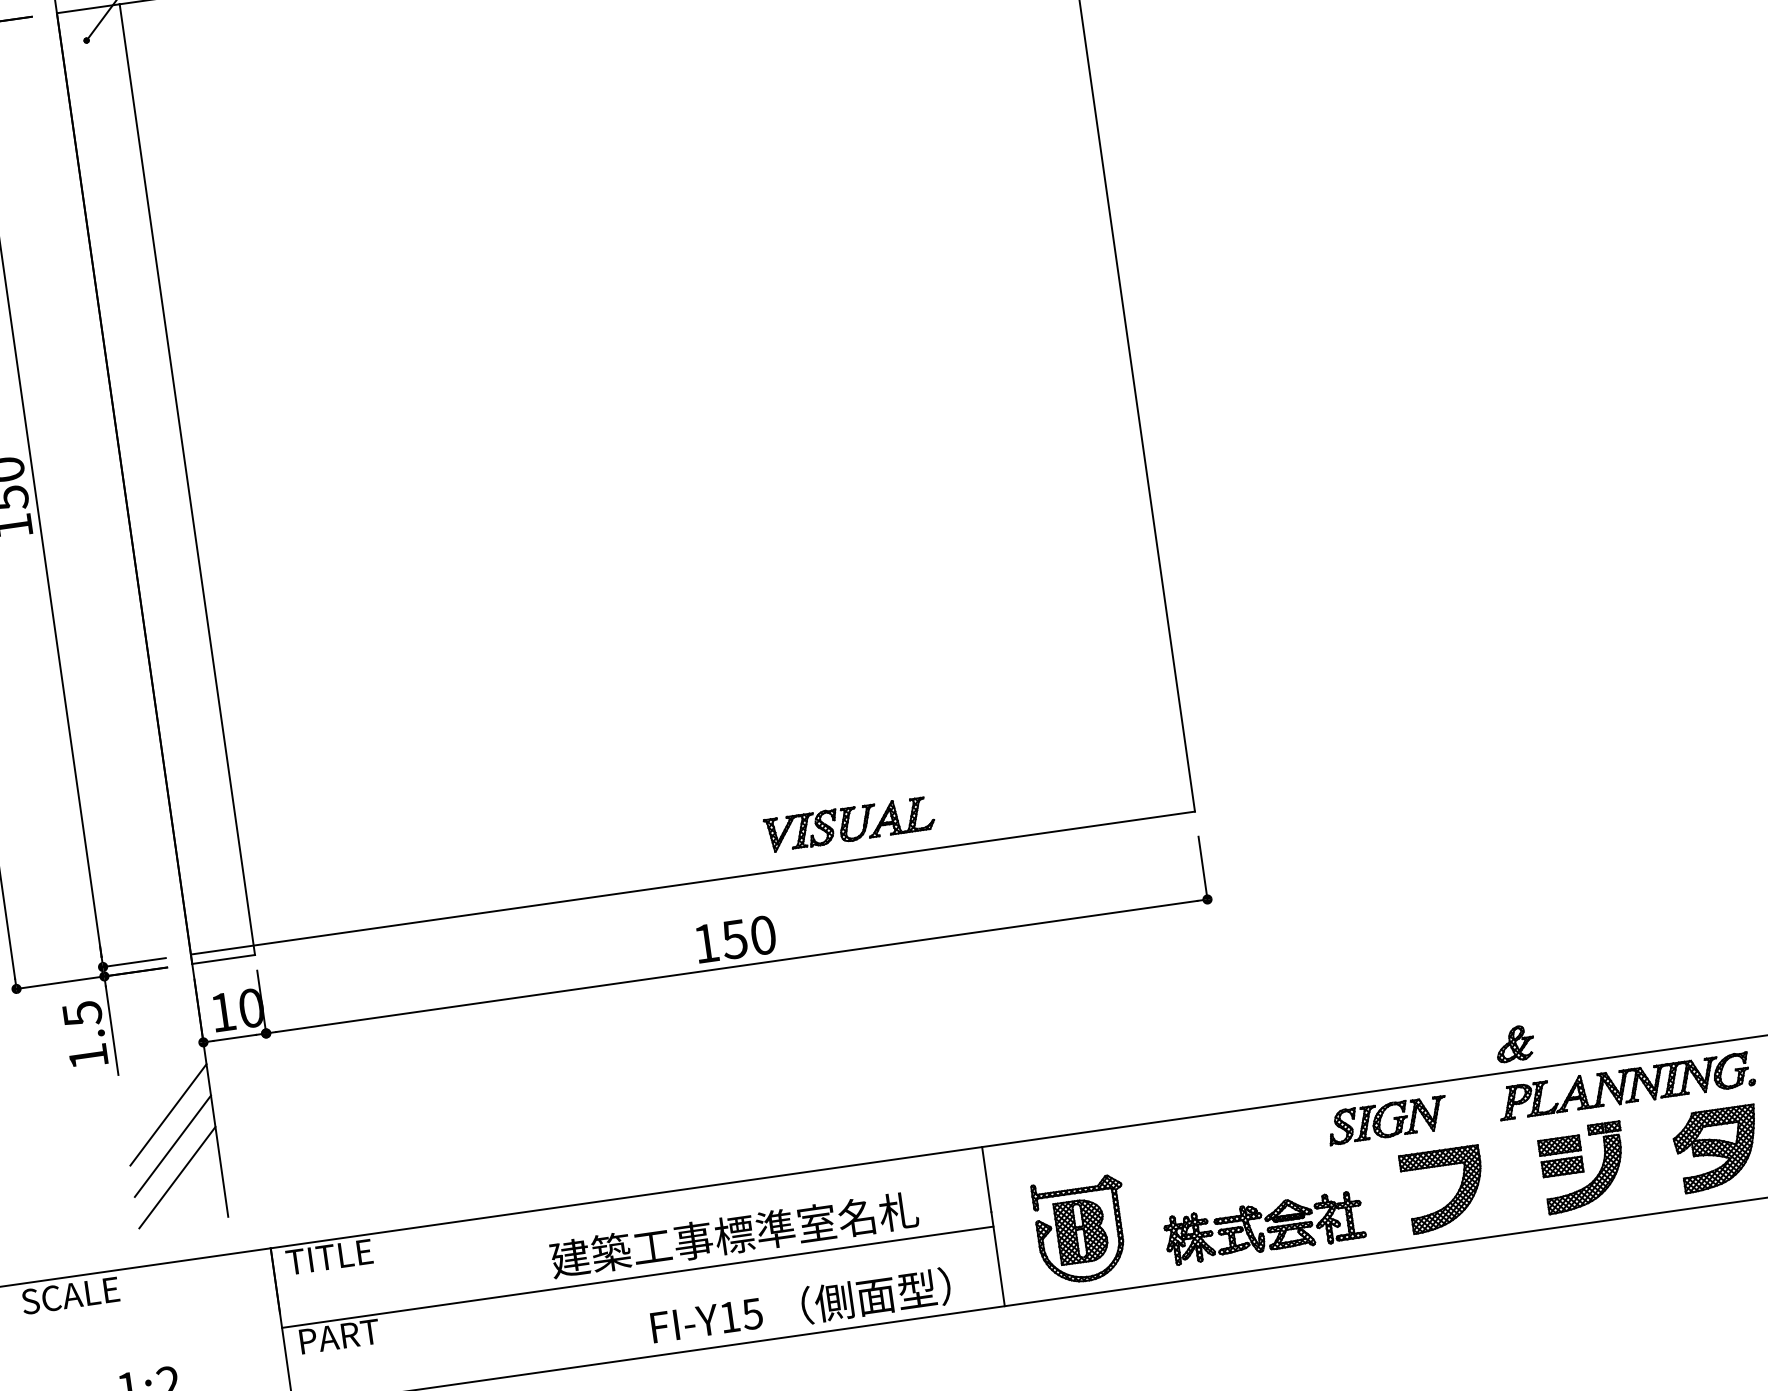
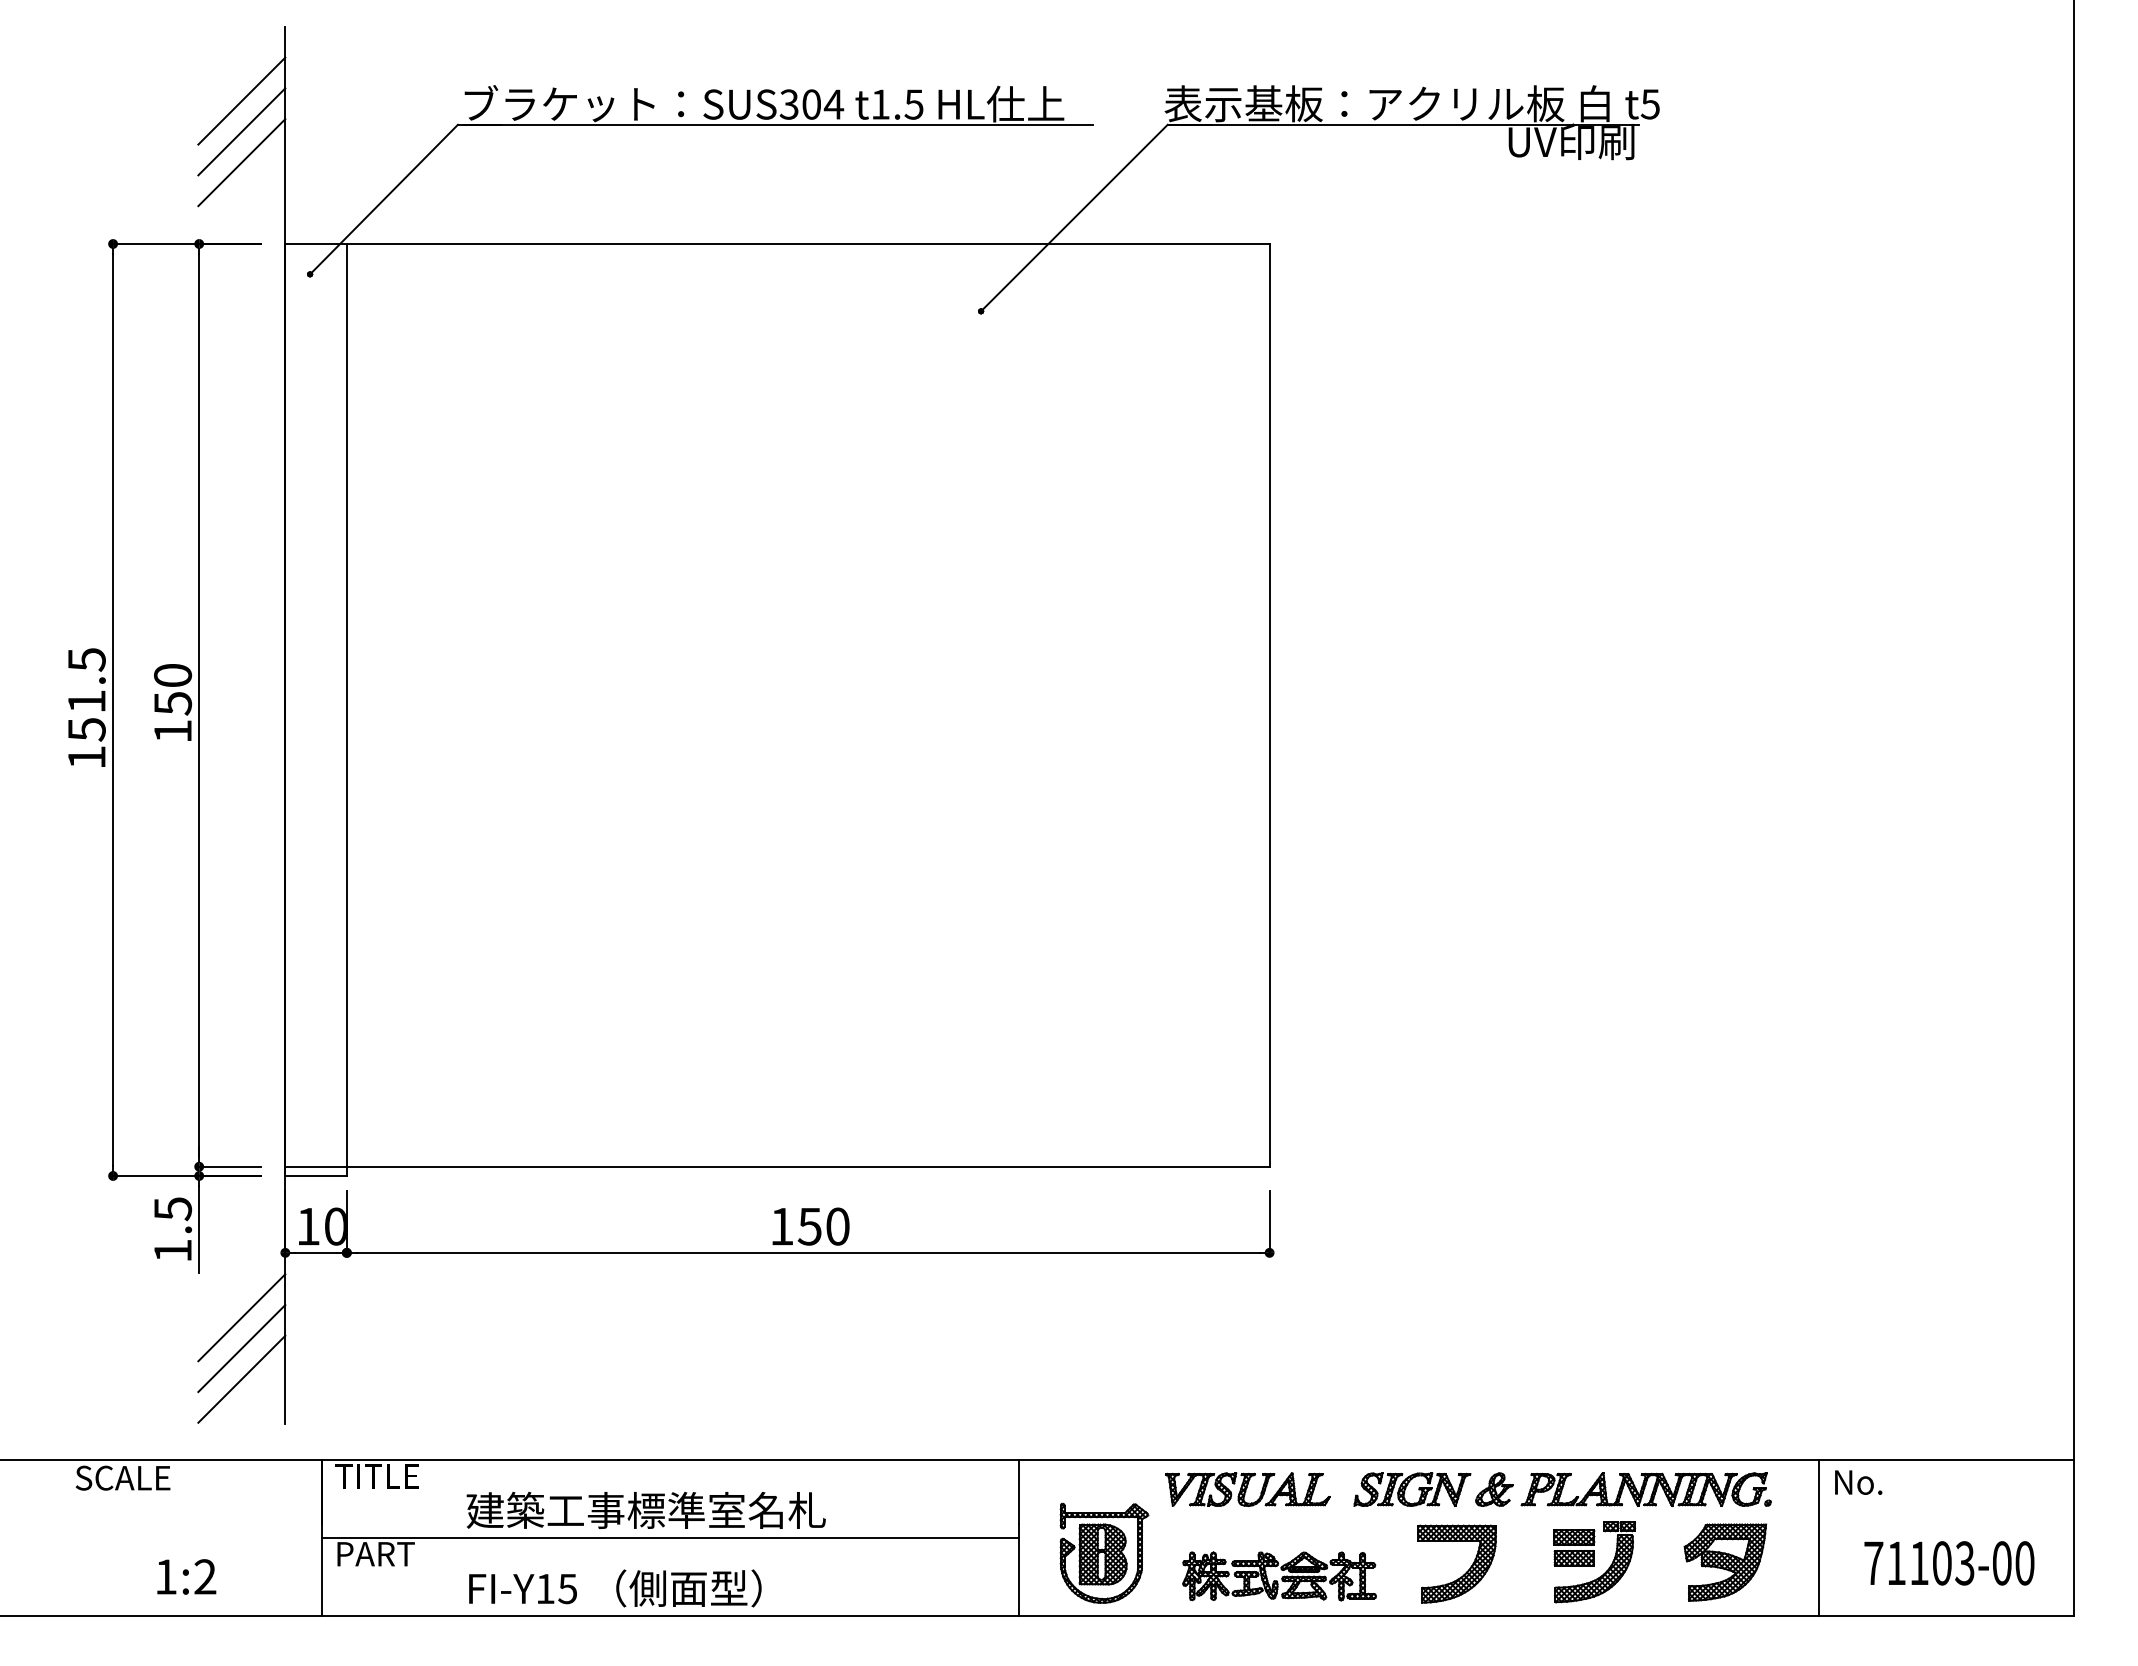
part: (849, 824) -> (1247, 1489), moved
part: (1515, 1043) -> (1494, 1489), moved
text: (733, 1235) -> (645, 1510), moved
text: (801, 1306) -> (615, 1588), moved

